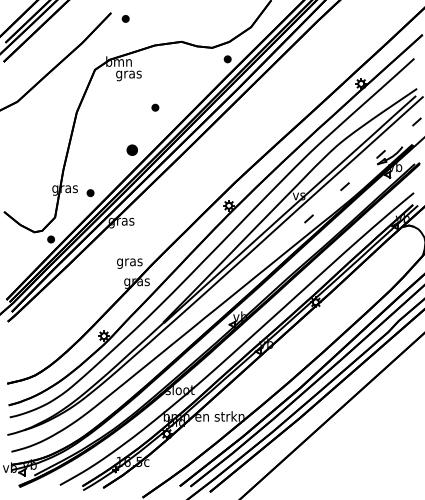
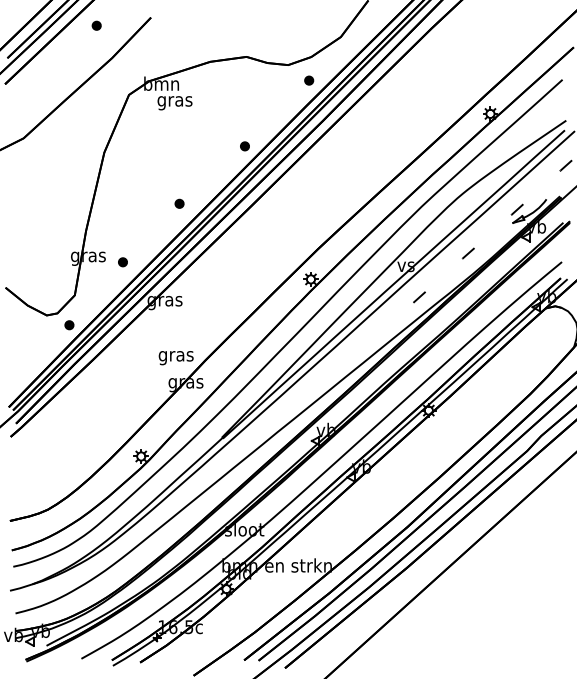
part: (125, 18) -> (96, 25), moved
part: (155, 107) -> (244, 146), moved
part: (132, 149) -> (179, 203), size x0.62

